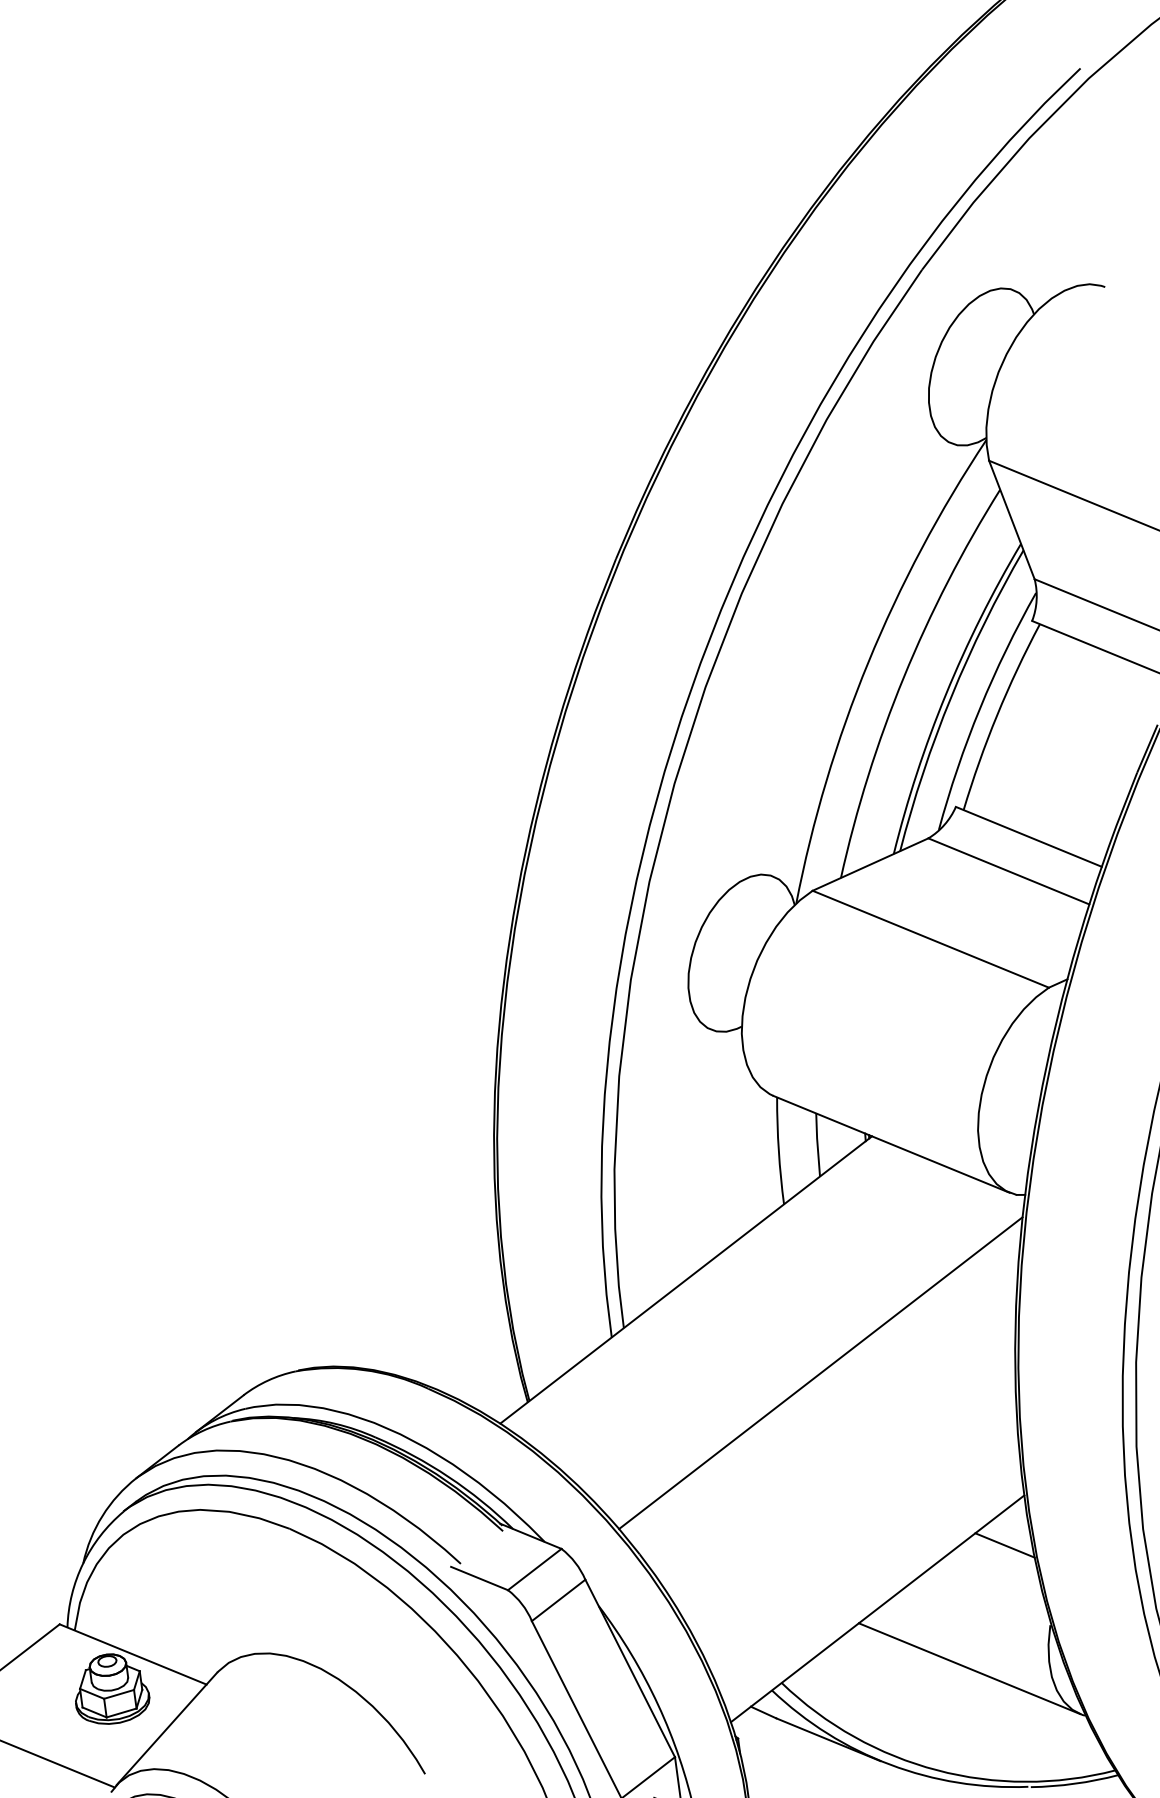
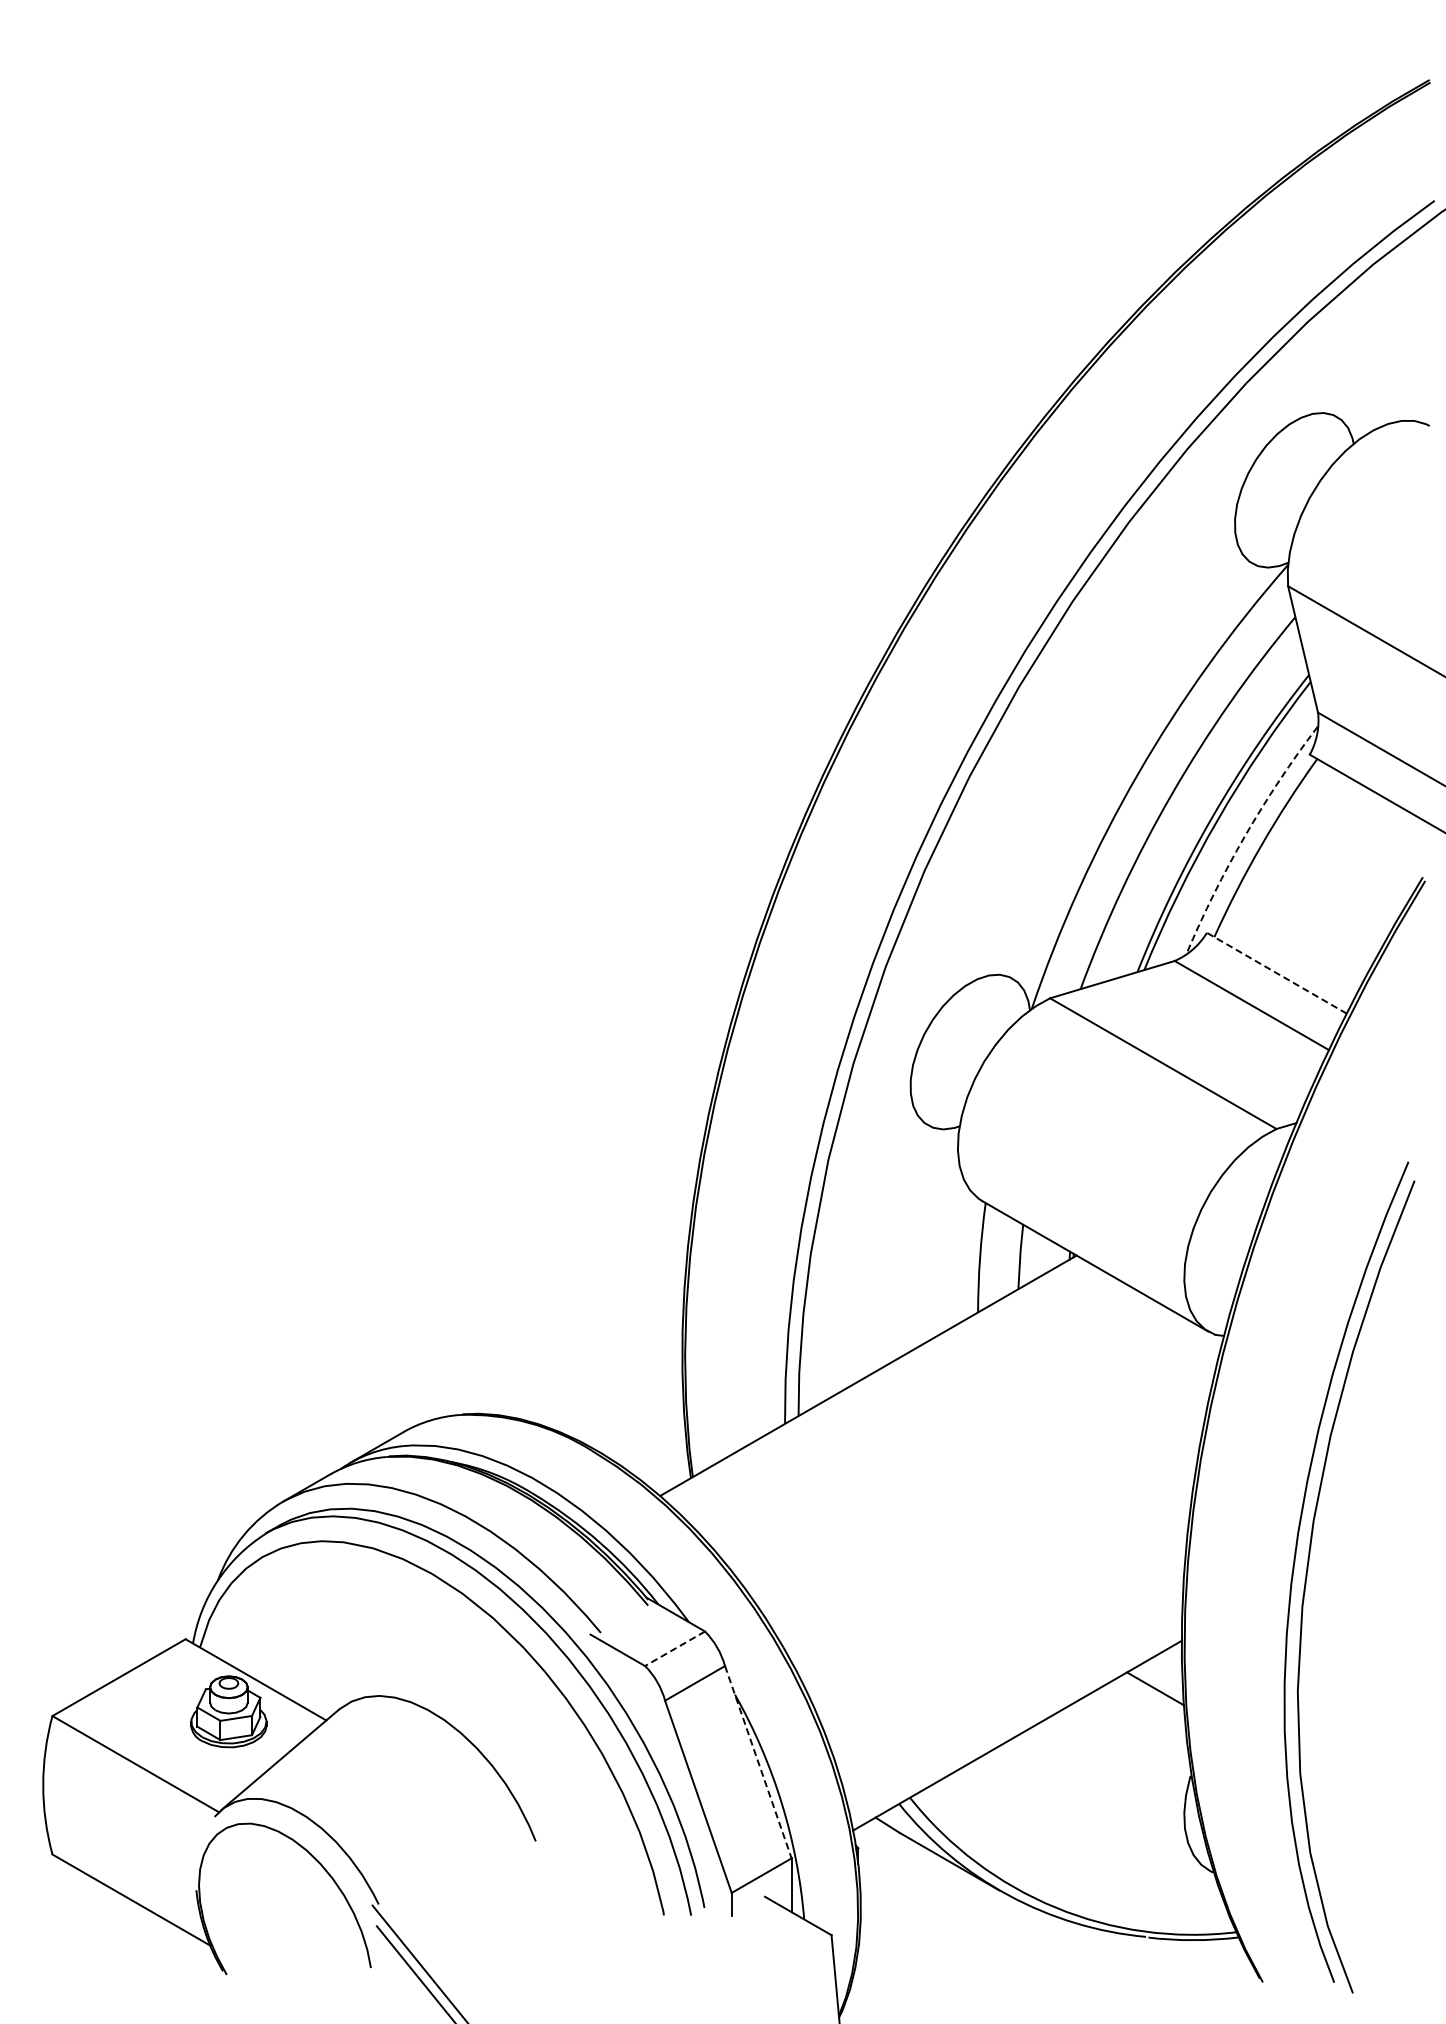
arc: (979, 708) -> (1244, 836), solid -> dashed
line: (1028, 837) -> (1276, 973), solid -> dashed
line: (821, 1372) -> (992, 1488), removed
line: (535, 1569) -> (675, 1648), solid -> dashed
line: (630, 1668) -> (758, 1762), solid -> dashed
line: (969, 1668) -> (1102, 1808), removed

